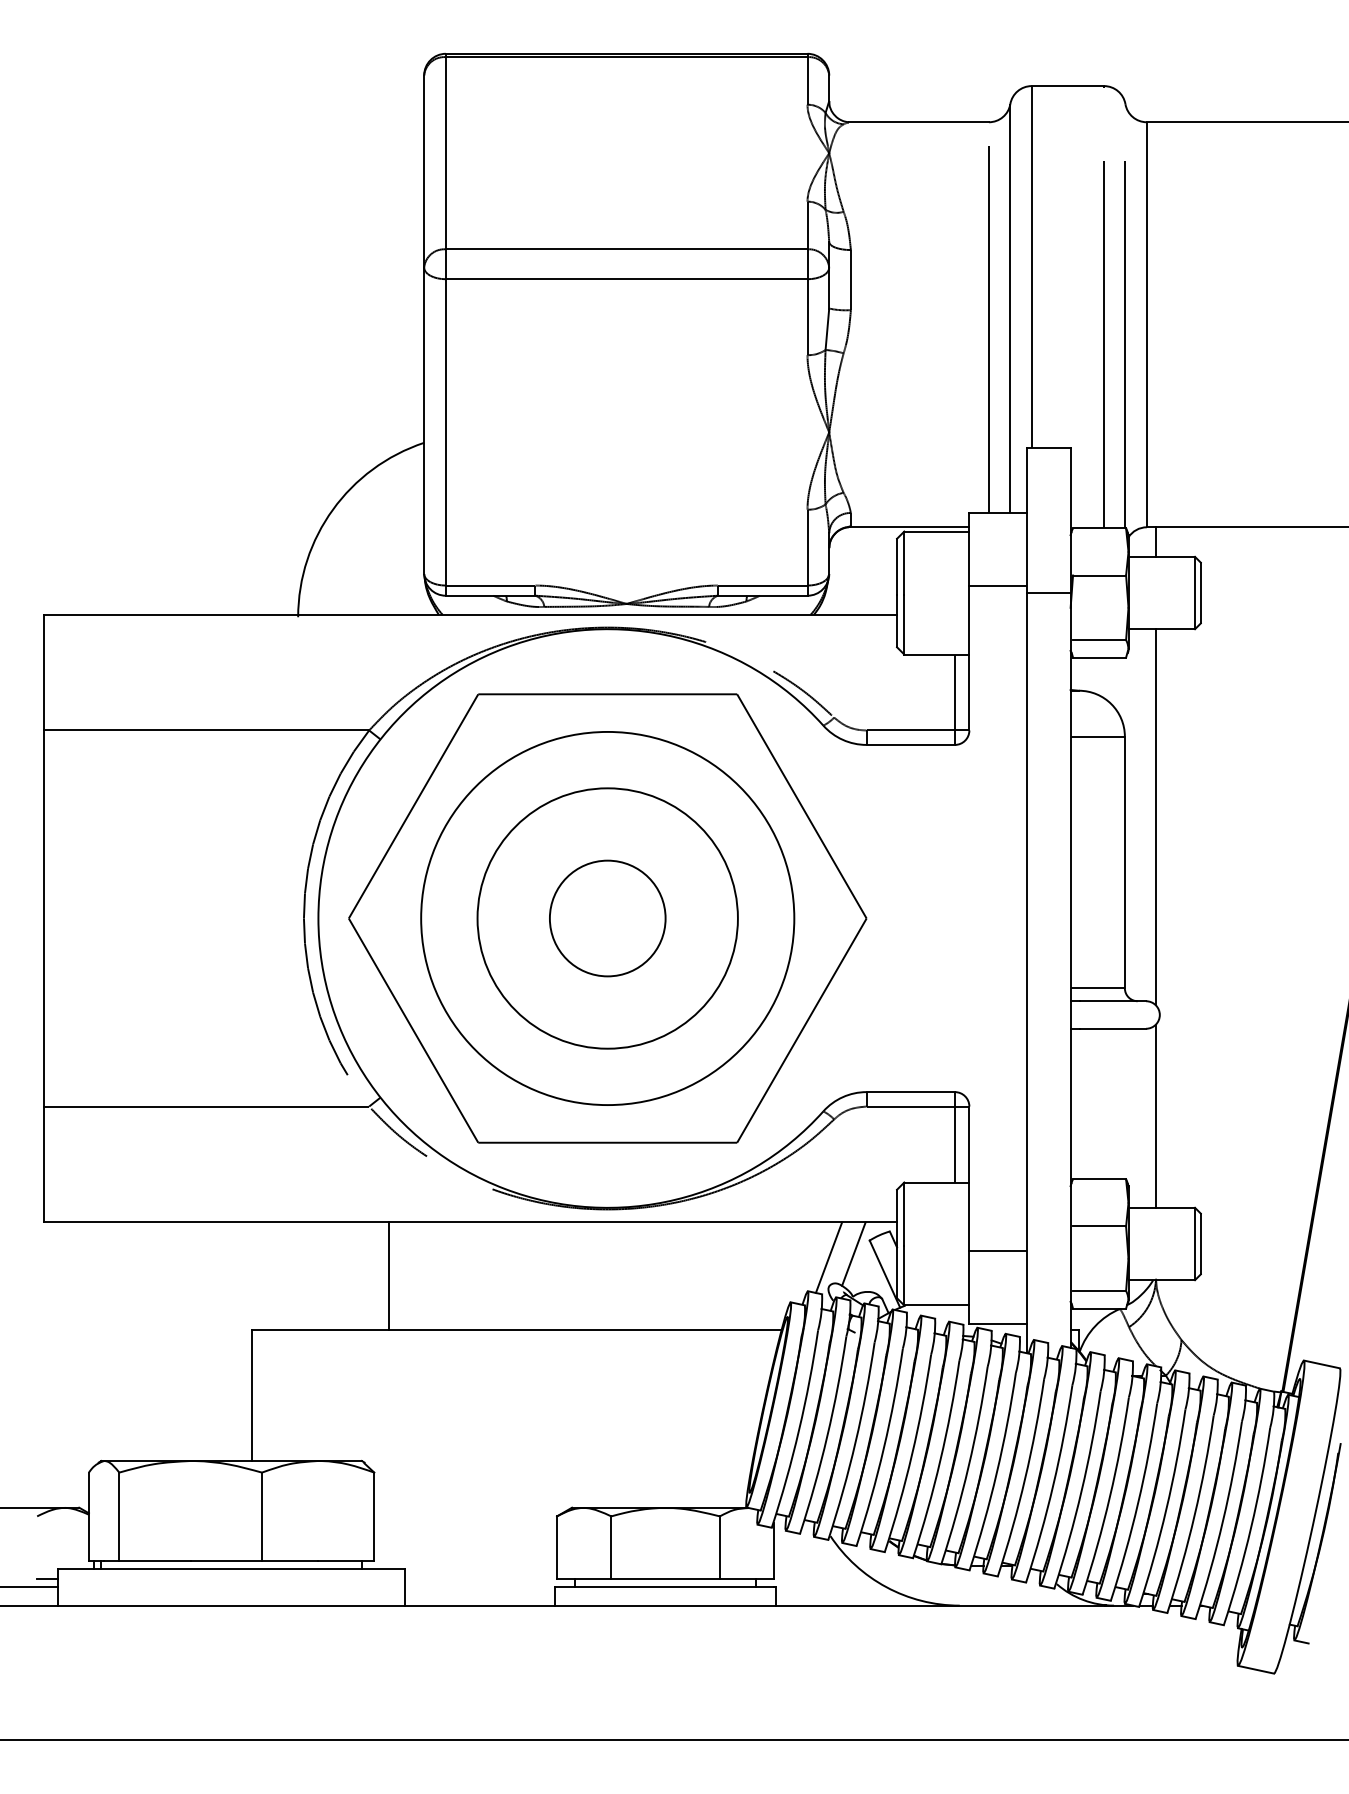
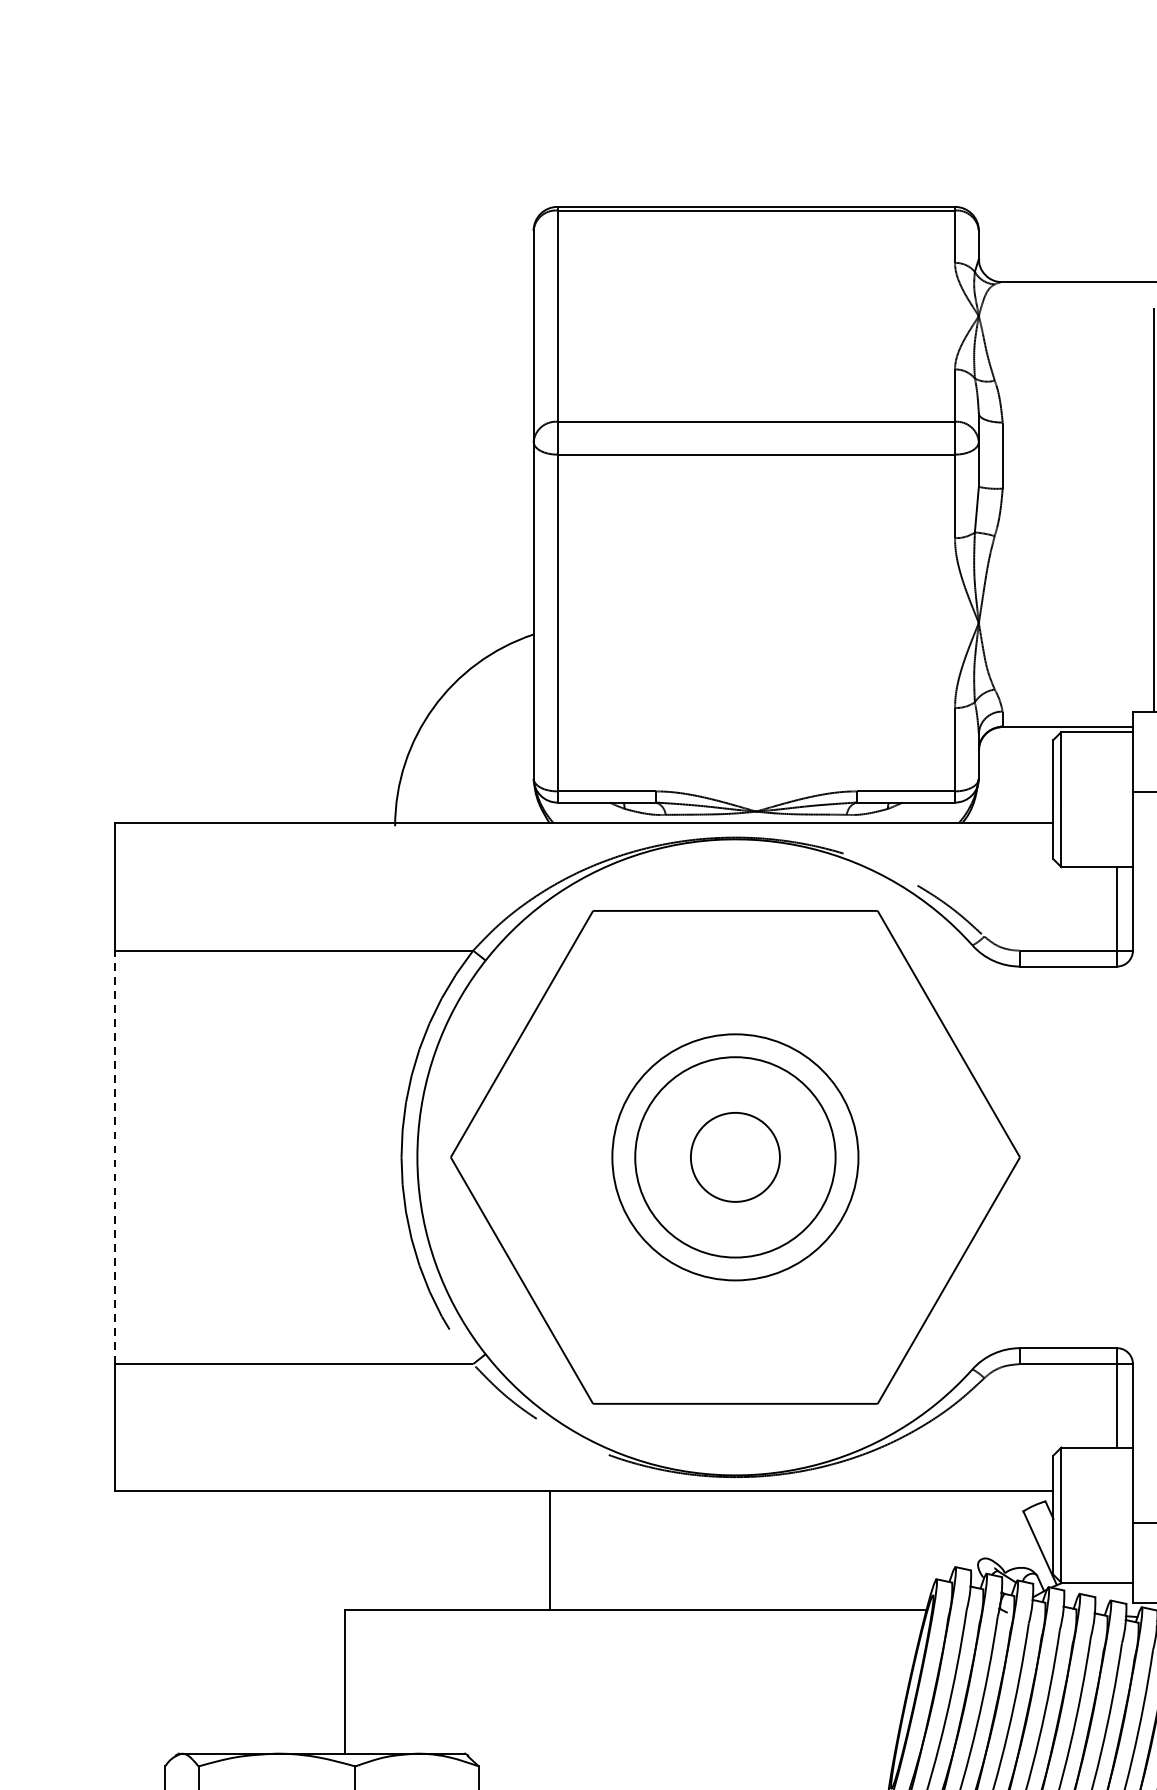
line: (43, 918) -> (115, 1157), solid -> dashed
circle: (607, 918) -> (735, 1157), size x0.6
circle: (607, 918) -> (735, 1157), size x0.7
circle: (607, 918) -> (735, 1157), size x0.7
line: (853, 1253) -> (1005, 1525), removed
line: (828, 1257) -> (978, 1529), removed
line: (389, 1276) -> (550, 1550), moved

